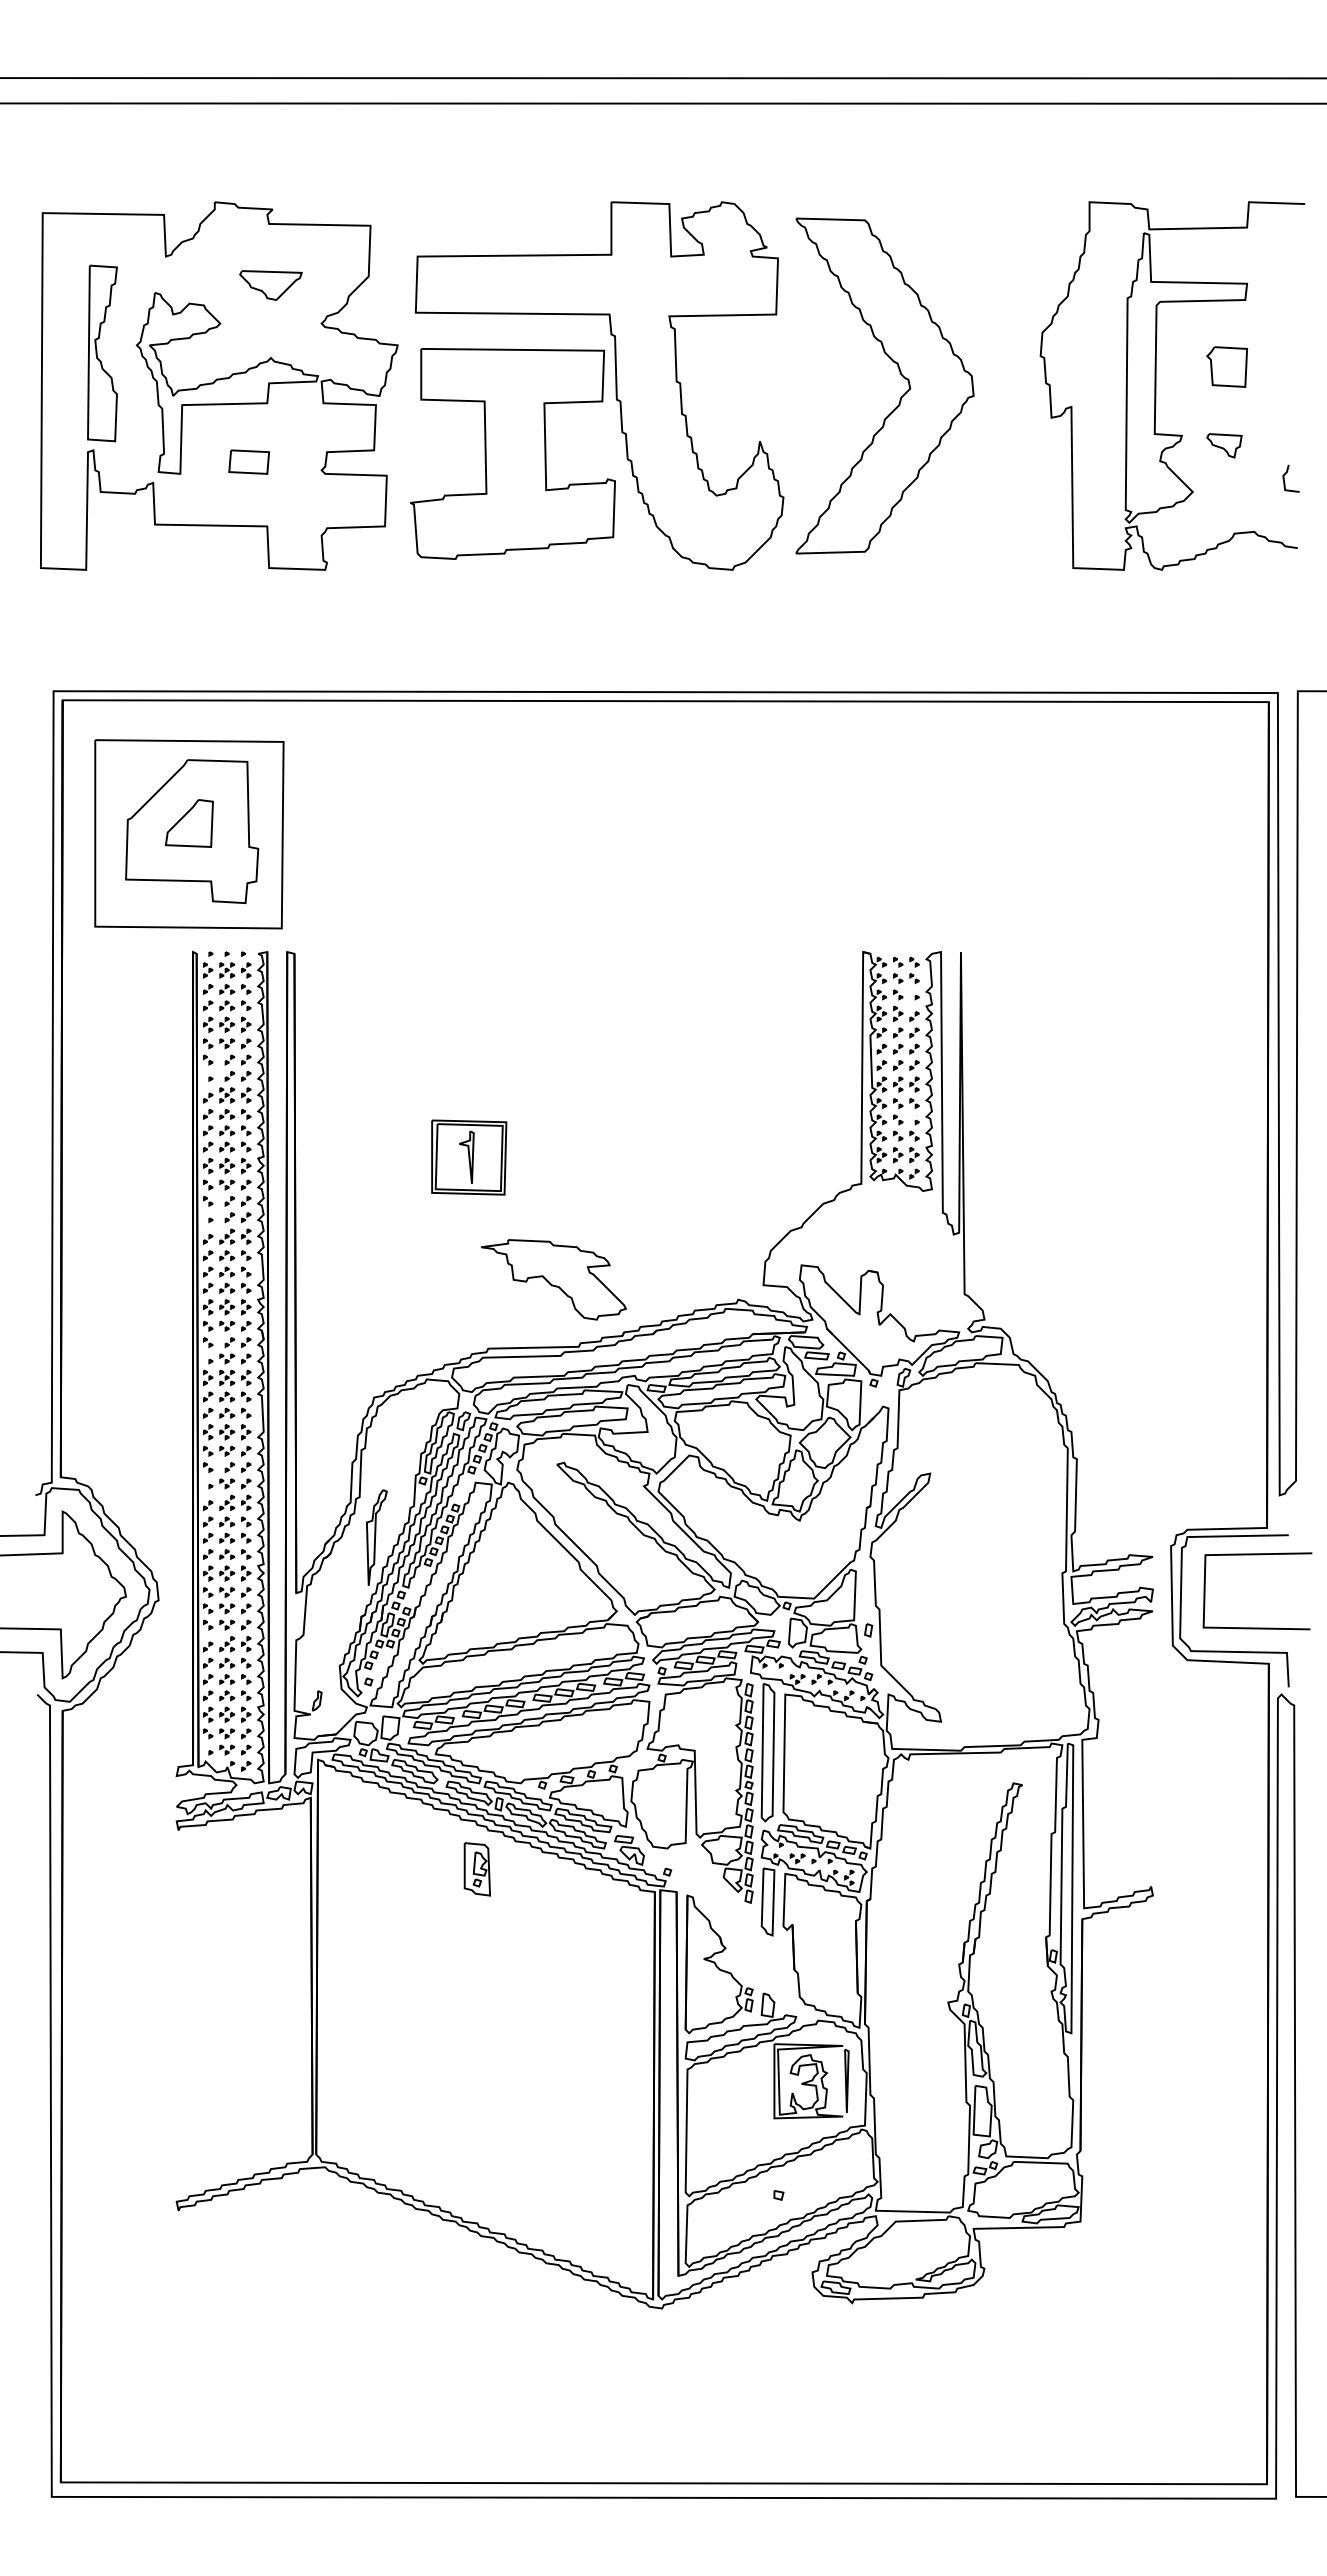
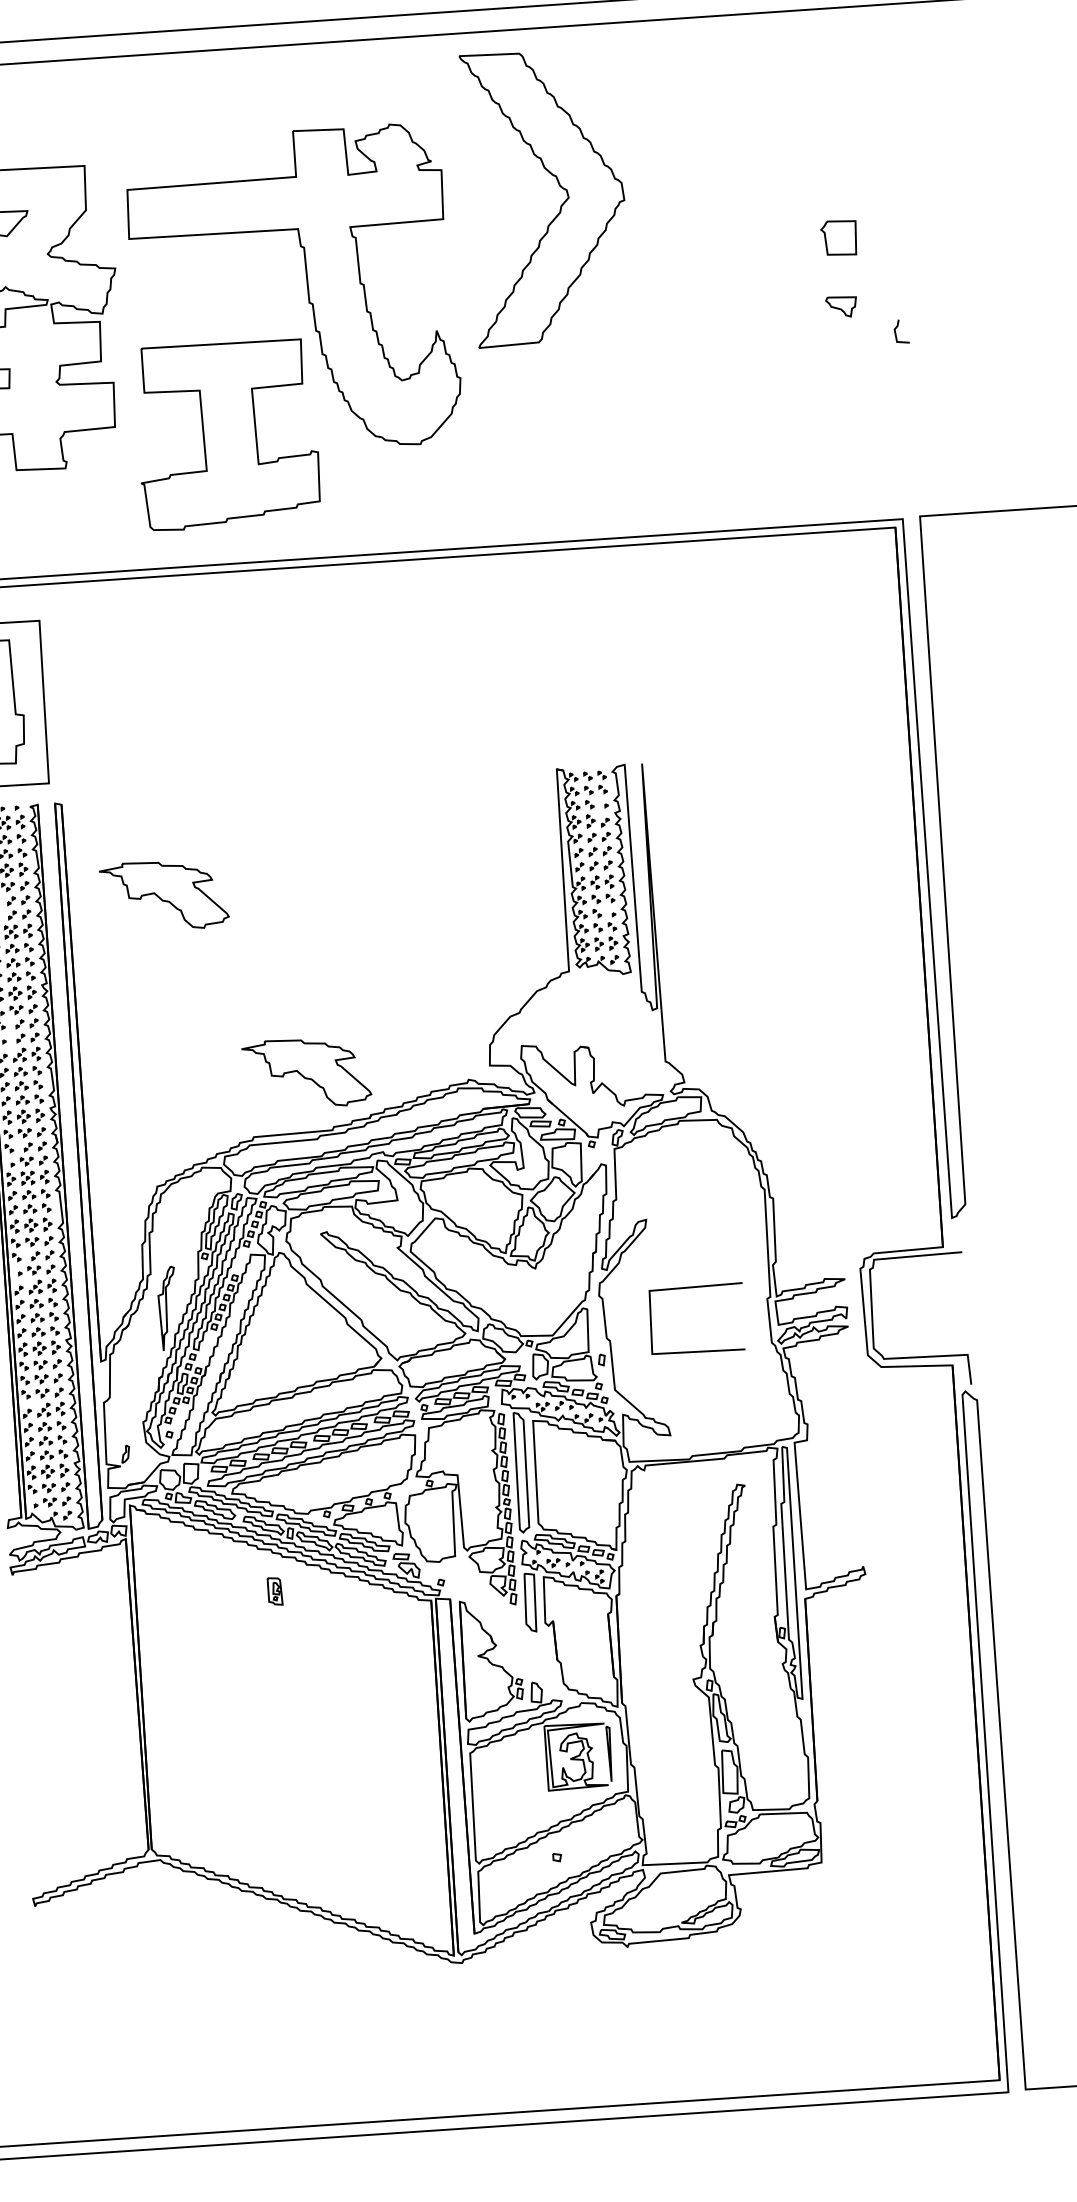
part: (900, 374) -> (559, 185), moved
part: (1156, 385) -> (778, 258), removed
part: (512, 453) -> (227, 434), moved
part: (404, 1065) -> (164, 895), added
part: (469, 1157) -> (226, 971), removed
line: (1257, 1555) -> (694, 1288), moved
part: (476, 1869) -> (274, 1591), size x0.6

